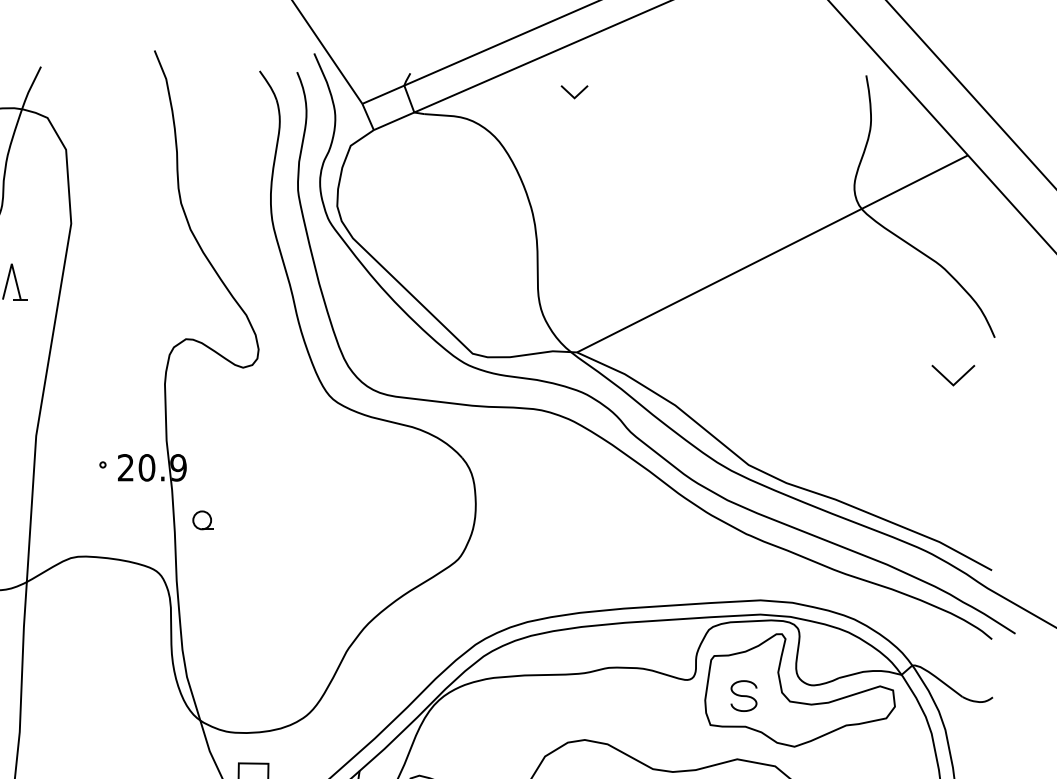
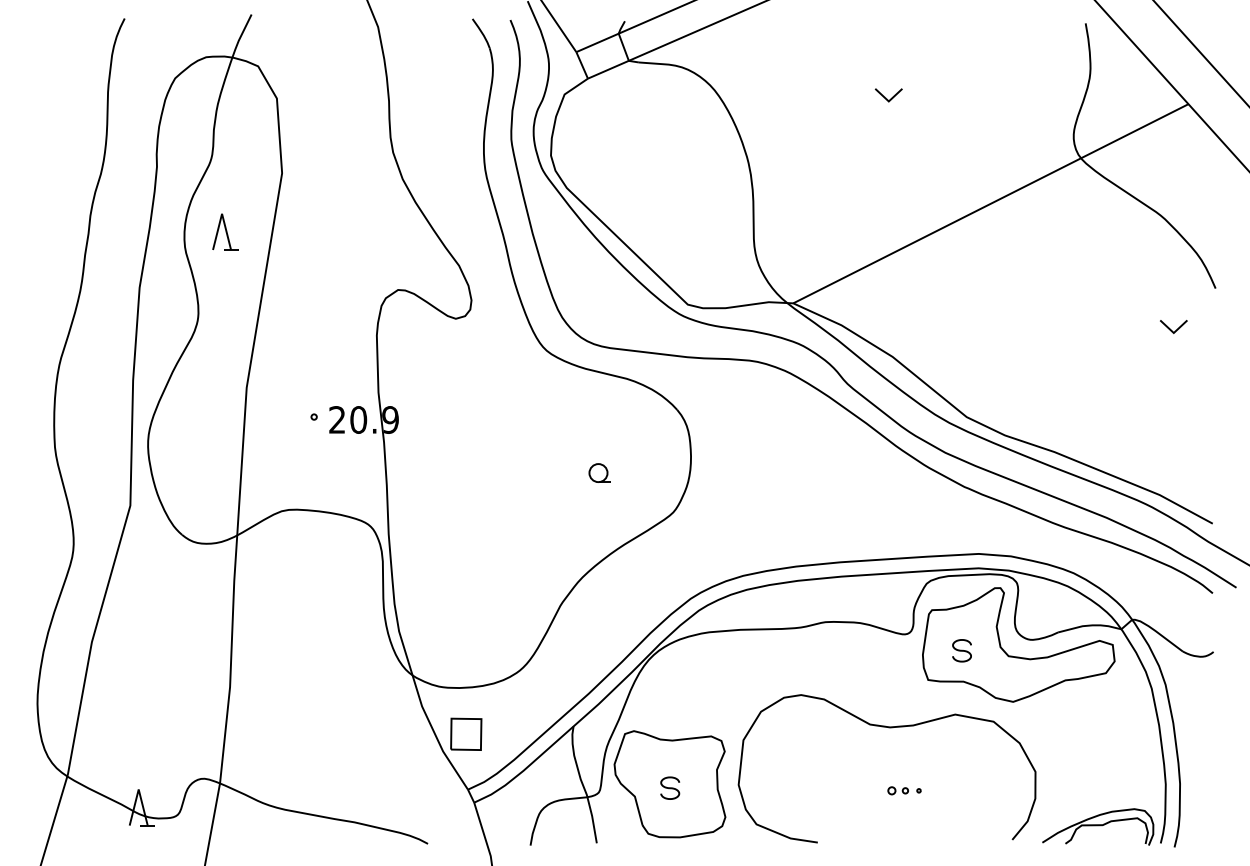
part: (574, 92) -> (888, 95), moved
part: (953, 375) -> (1173, 326), size x0.62
part: (203, 519) -> (599, 472), moved
part: (743, 695) -> (961, 650), size x0.71

